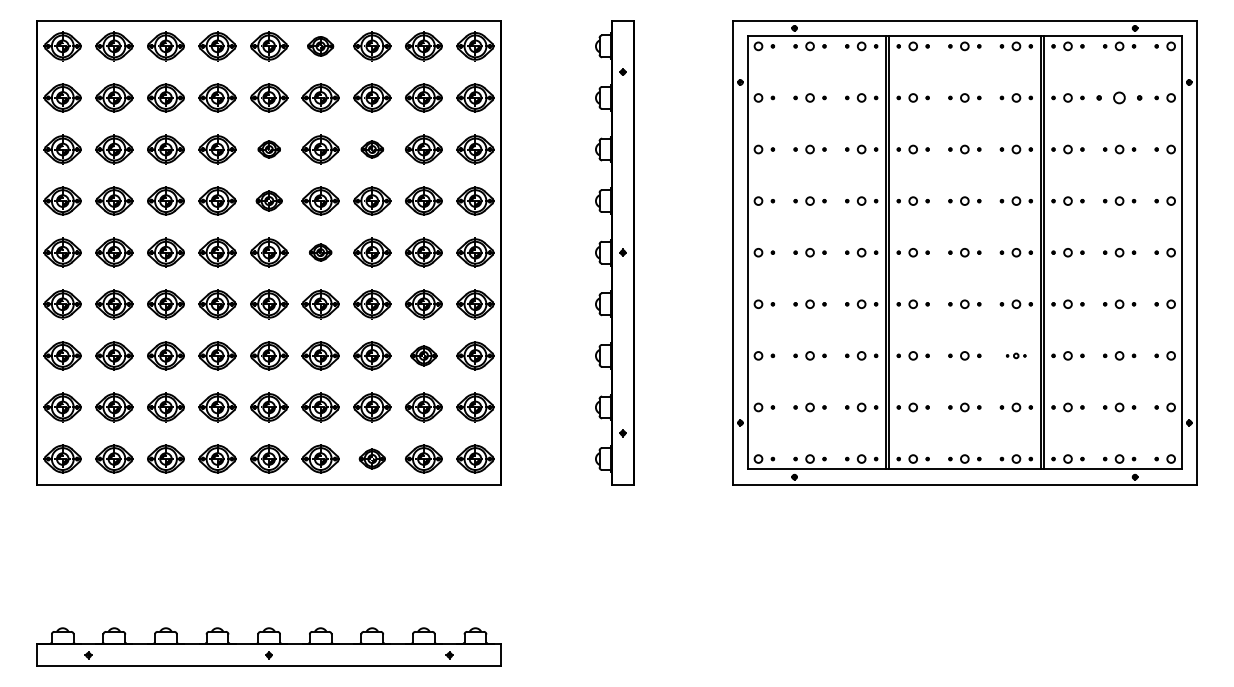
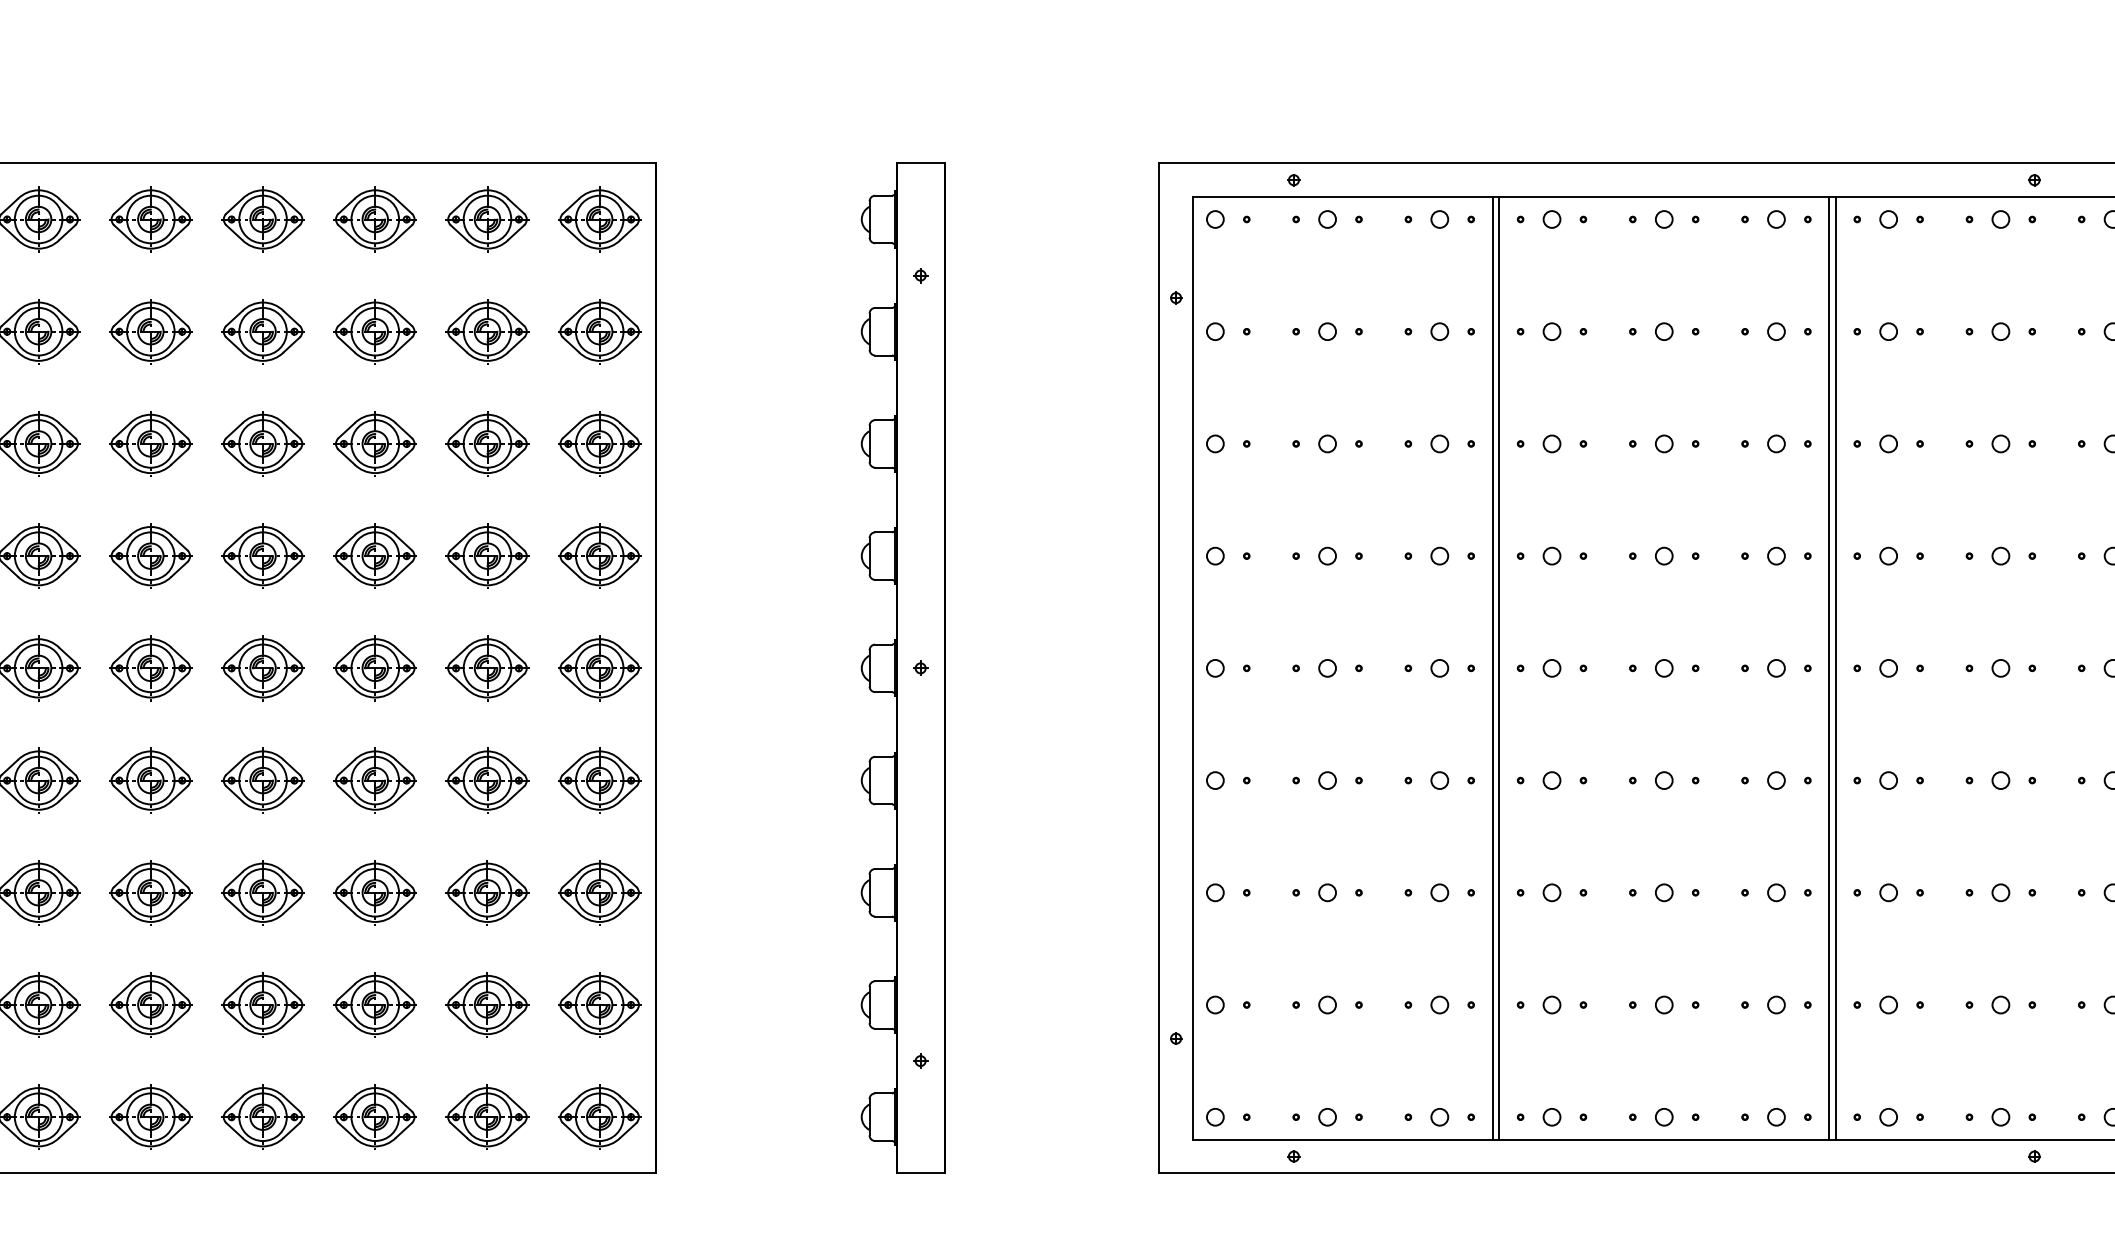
part: (320, 46) -> (262, 219), size x1.43
part: (1119, 97) -> (2000, 330), size x0.71
part: (269, 149) -> (151, 443), size x1.67
part: (372, 149) -> (375, 443), size x1.67
part: (269, 200) -> (151, 554), size x1.43
part: (320, 252) -> (262, 667), size x1.67
part: (423, 355) -> (486, 891), size x1.43
part: (1015, 355) -> (1774, 891), size x1.67
part: (372, 458) -> (375, 1116), size x1.43

